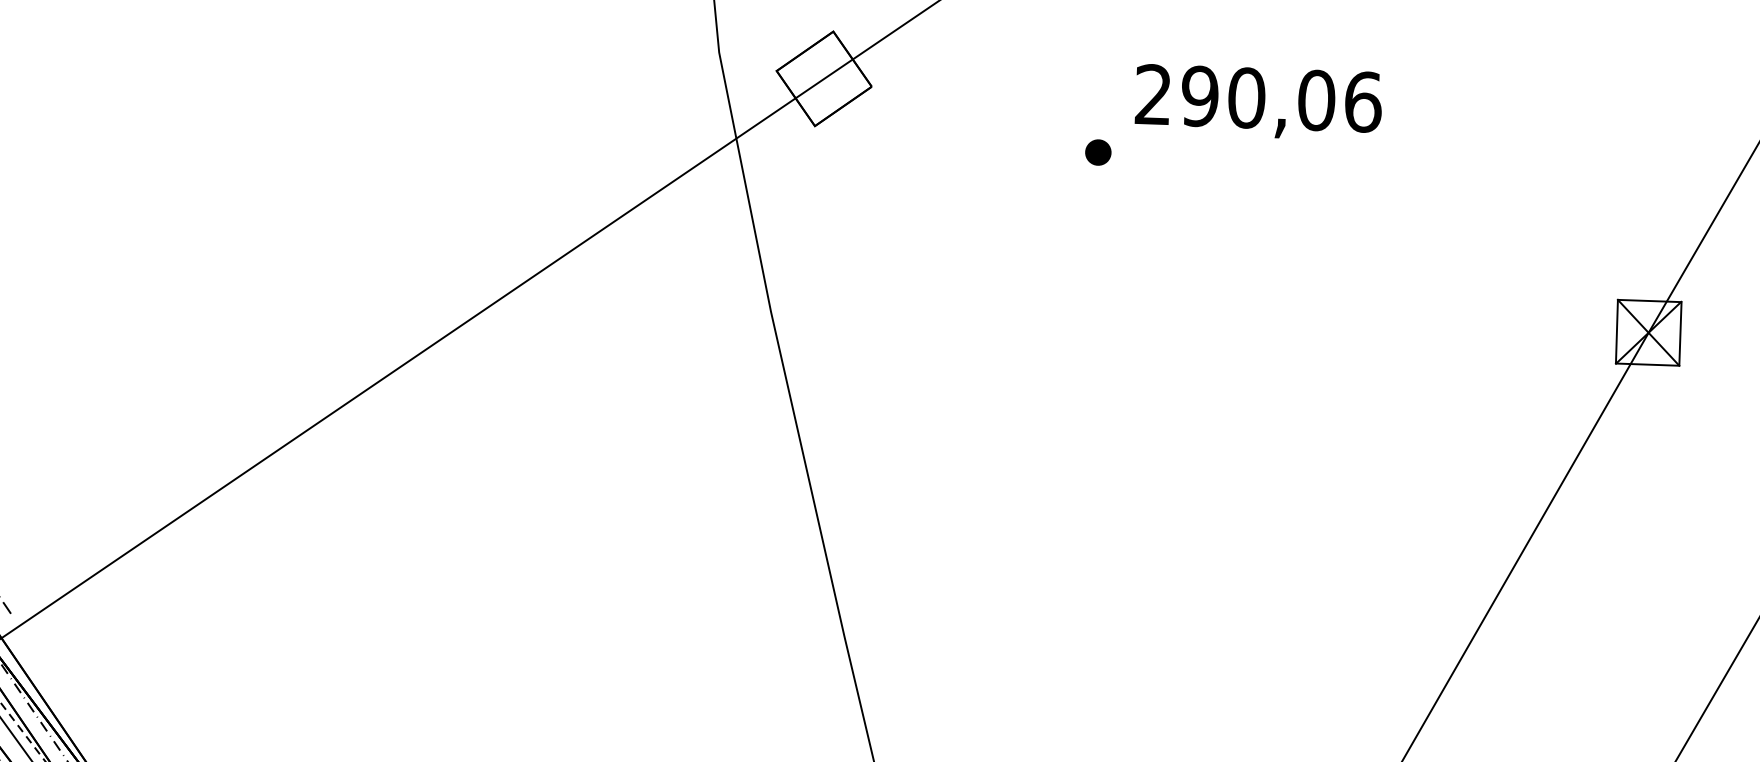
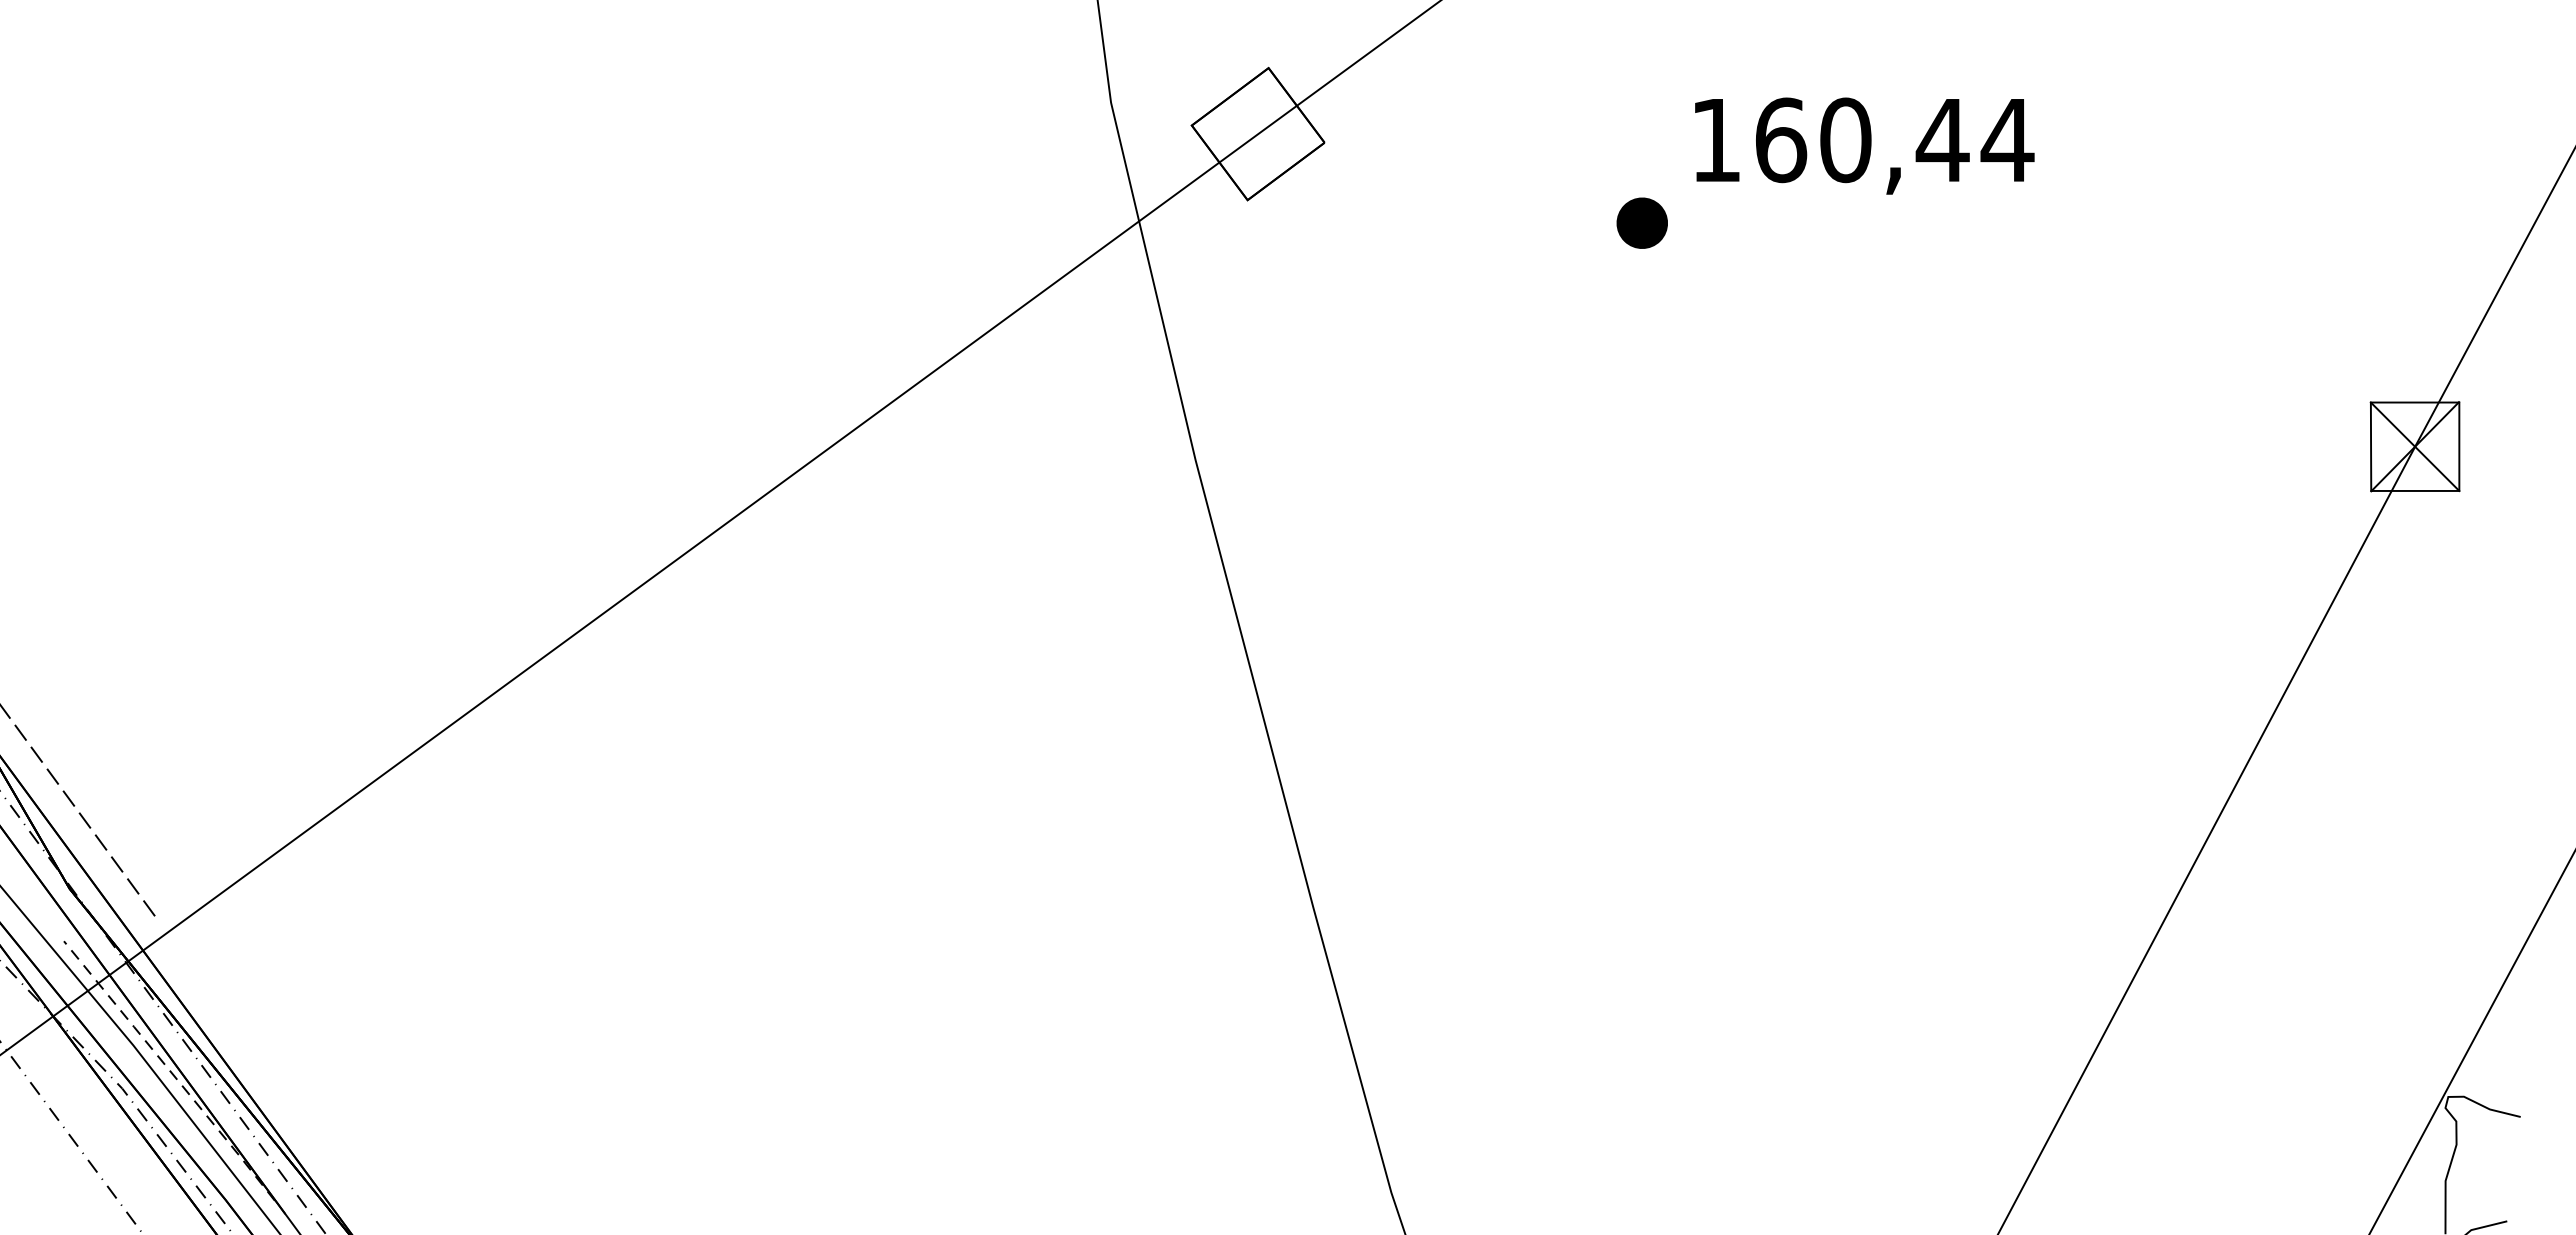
text: (1258, 98) -> (1862, 140), 290,06 -> 160,44
part: (1098, 152) -> (1642, 222), size x1.4

